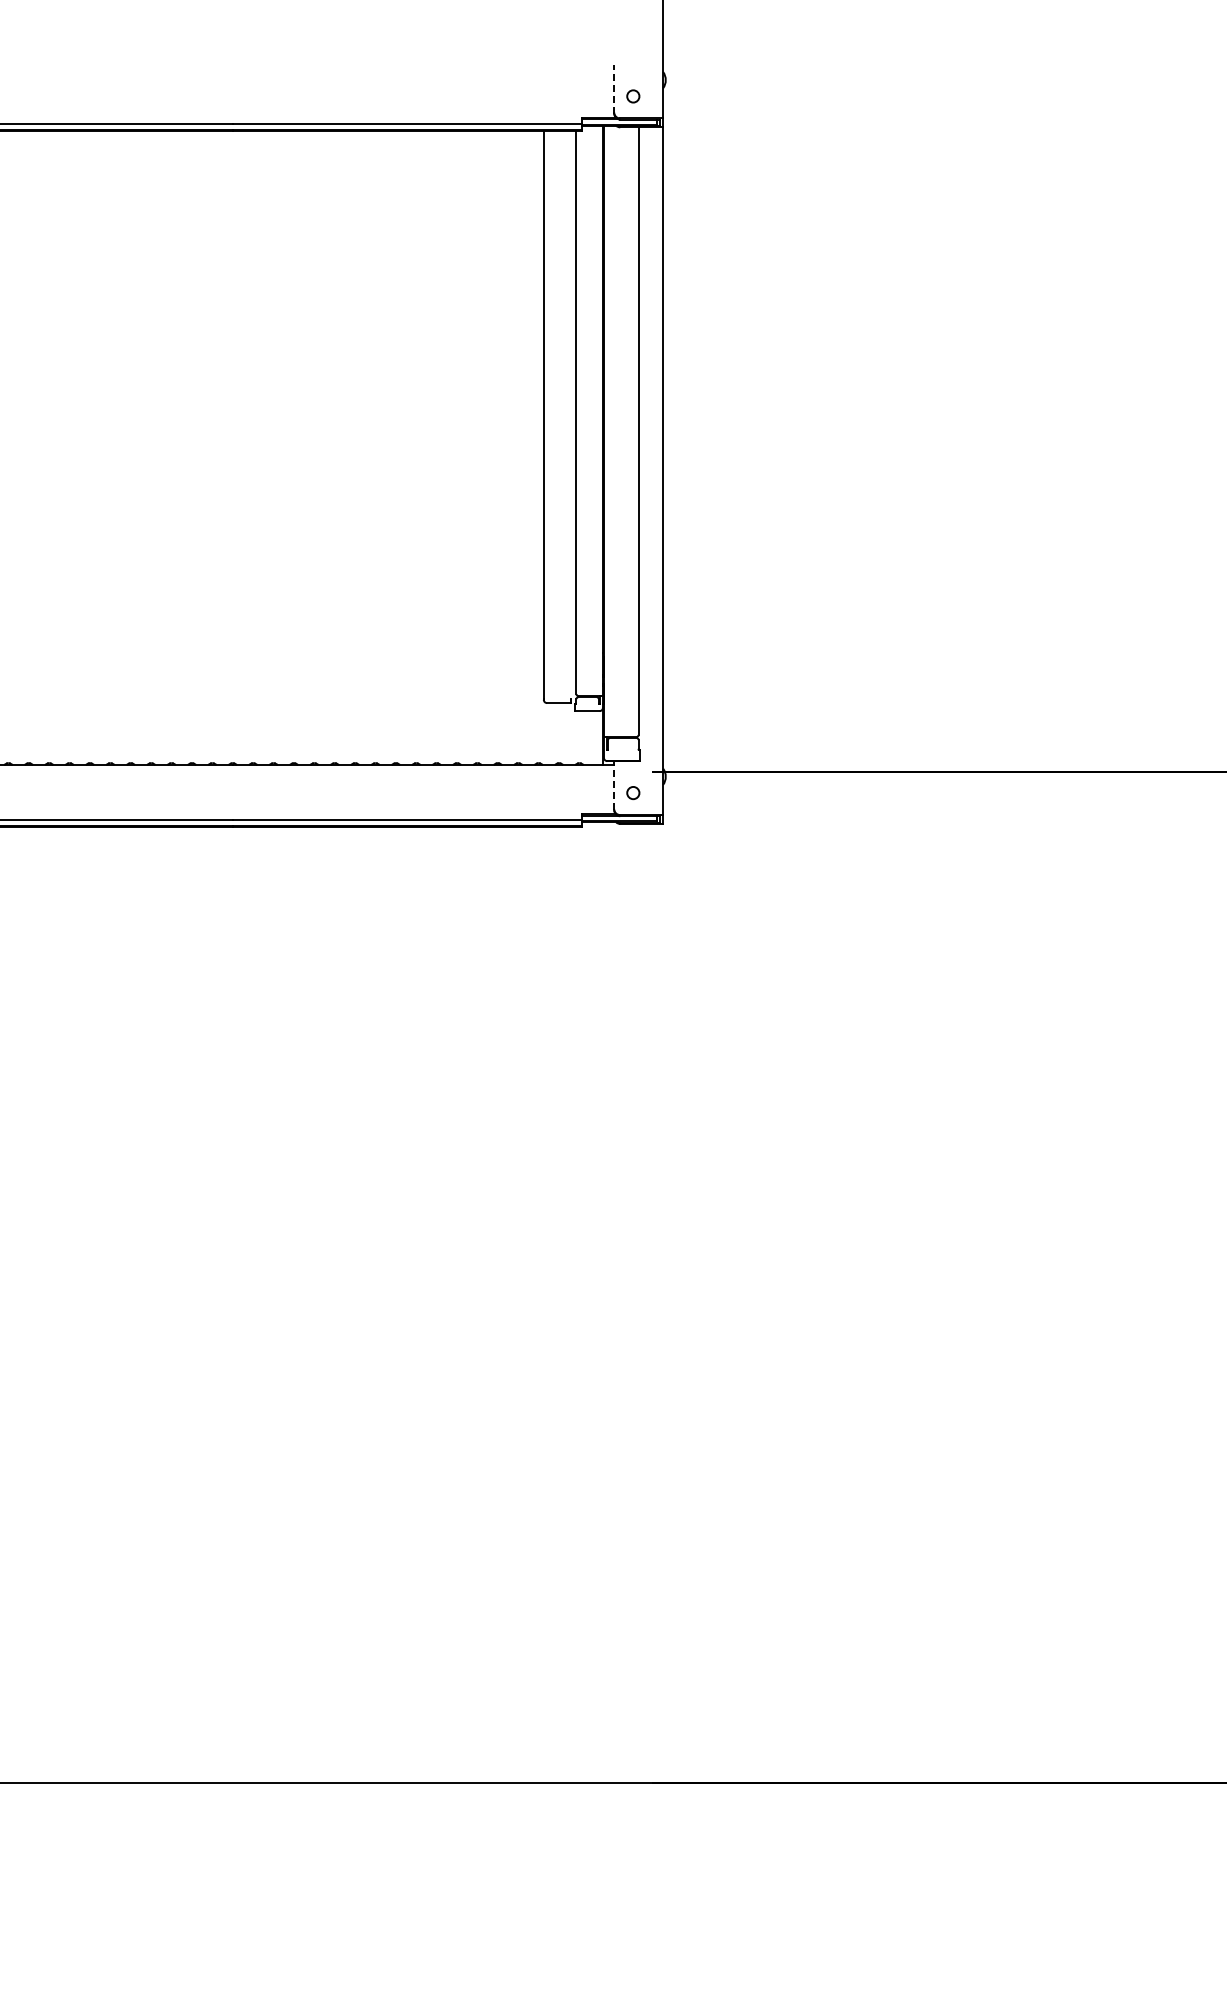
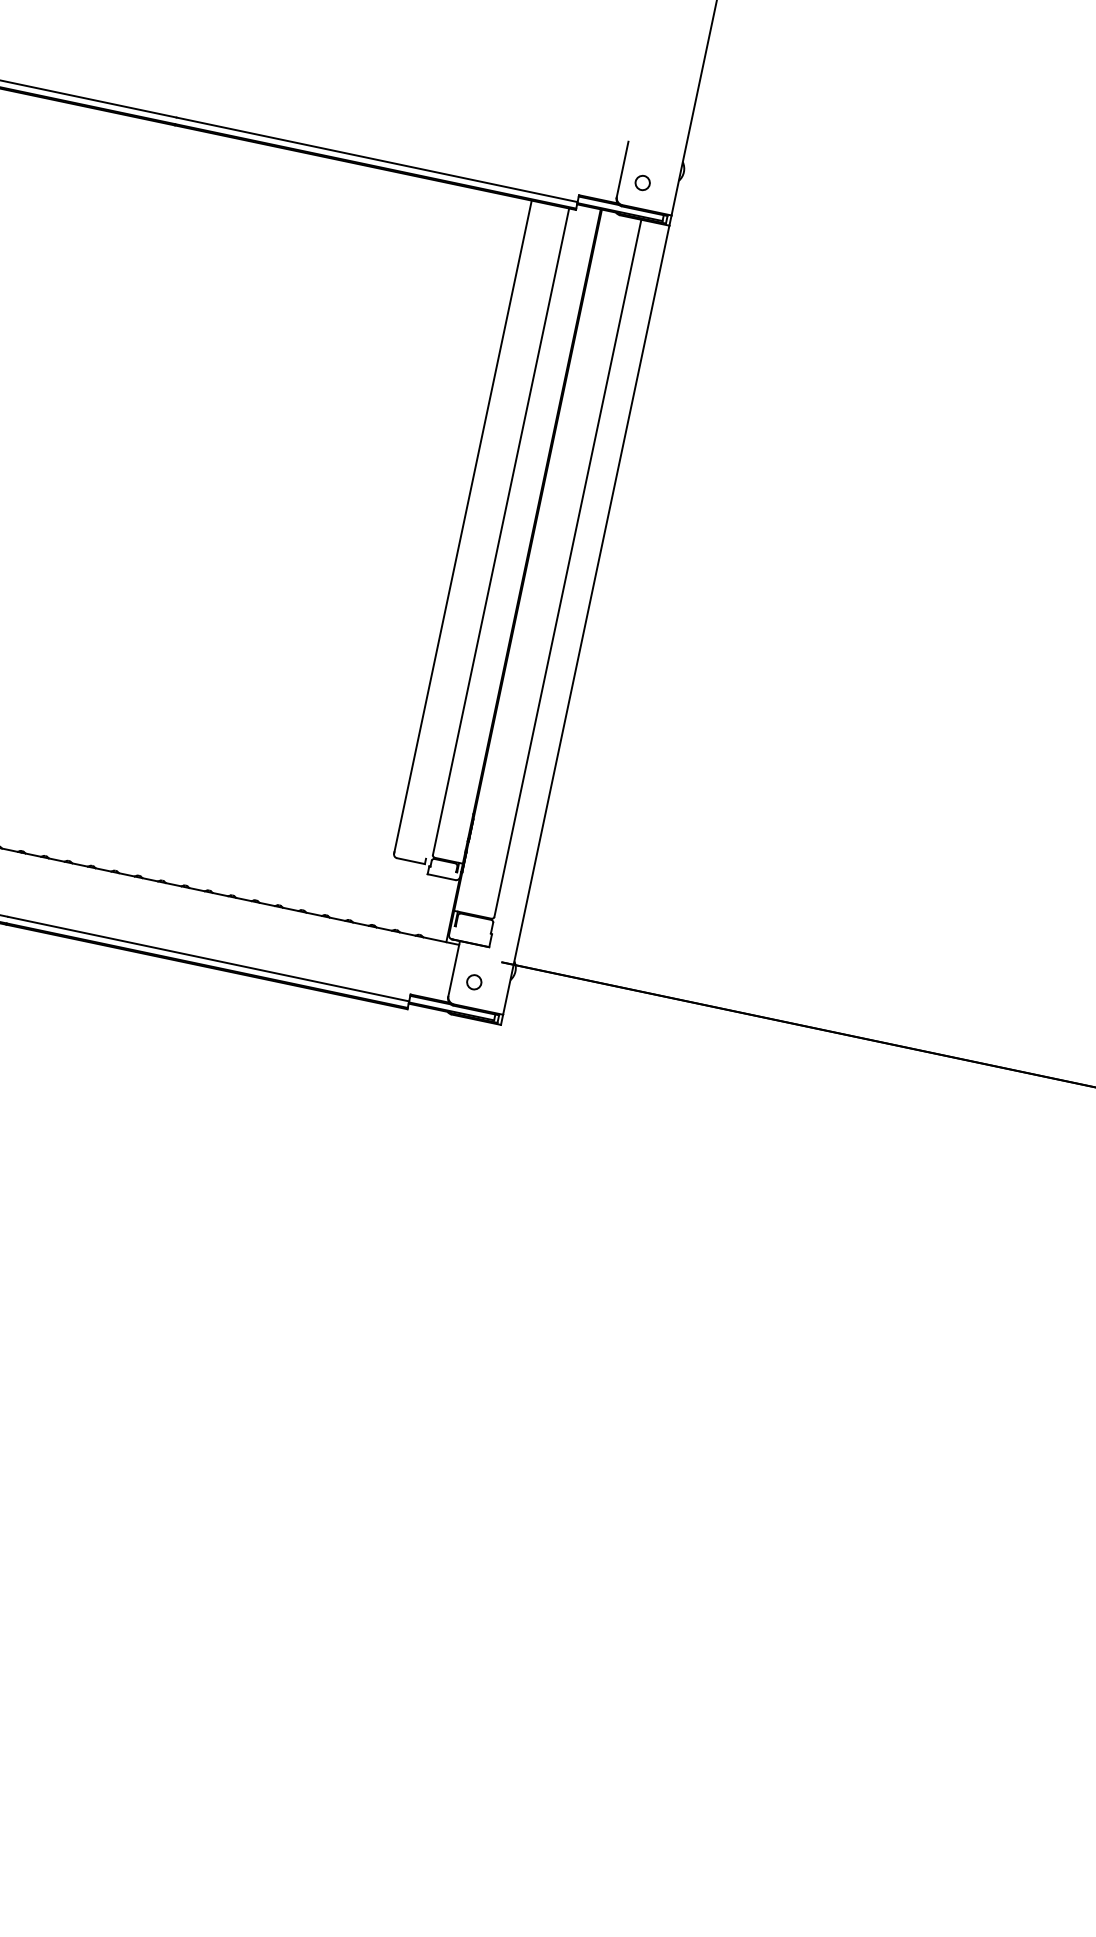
line: (614, 88) -> (623, 169), dashed -> solid
line: (614, 785) -> (454, 969), dashed -> solid

